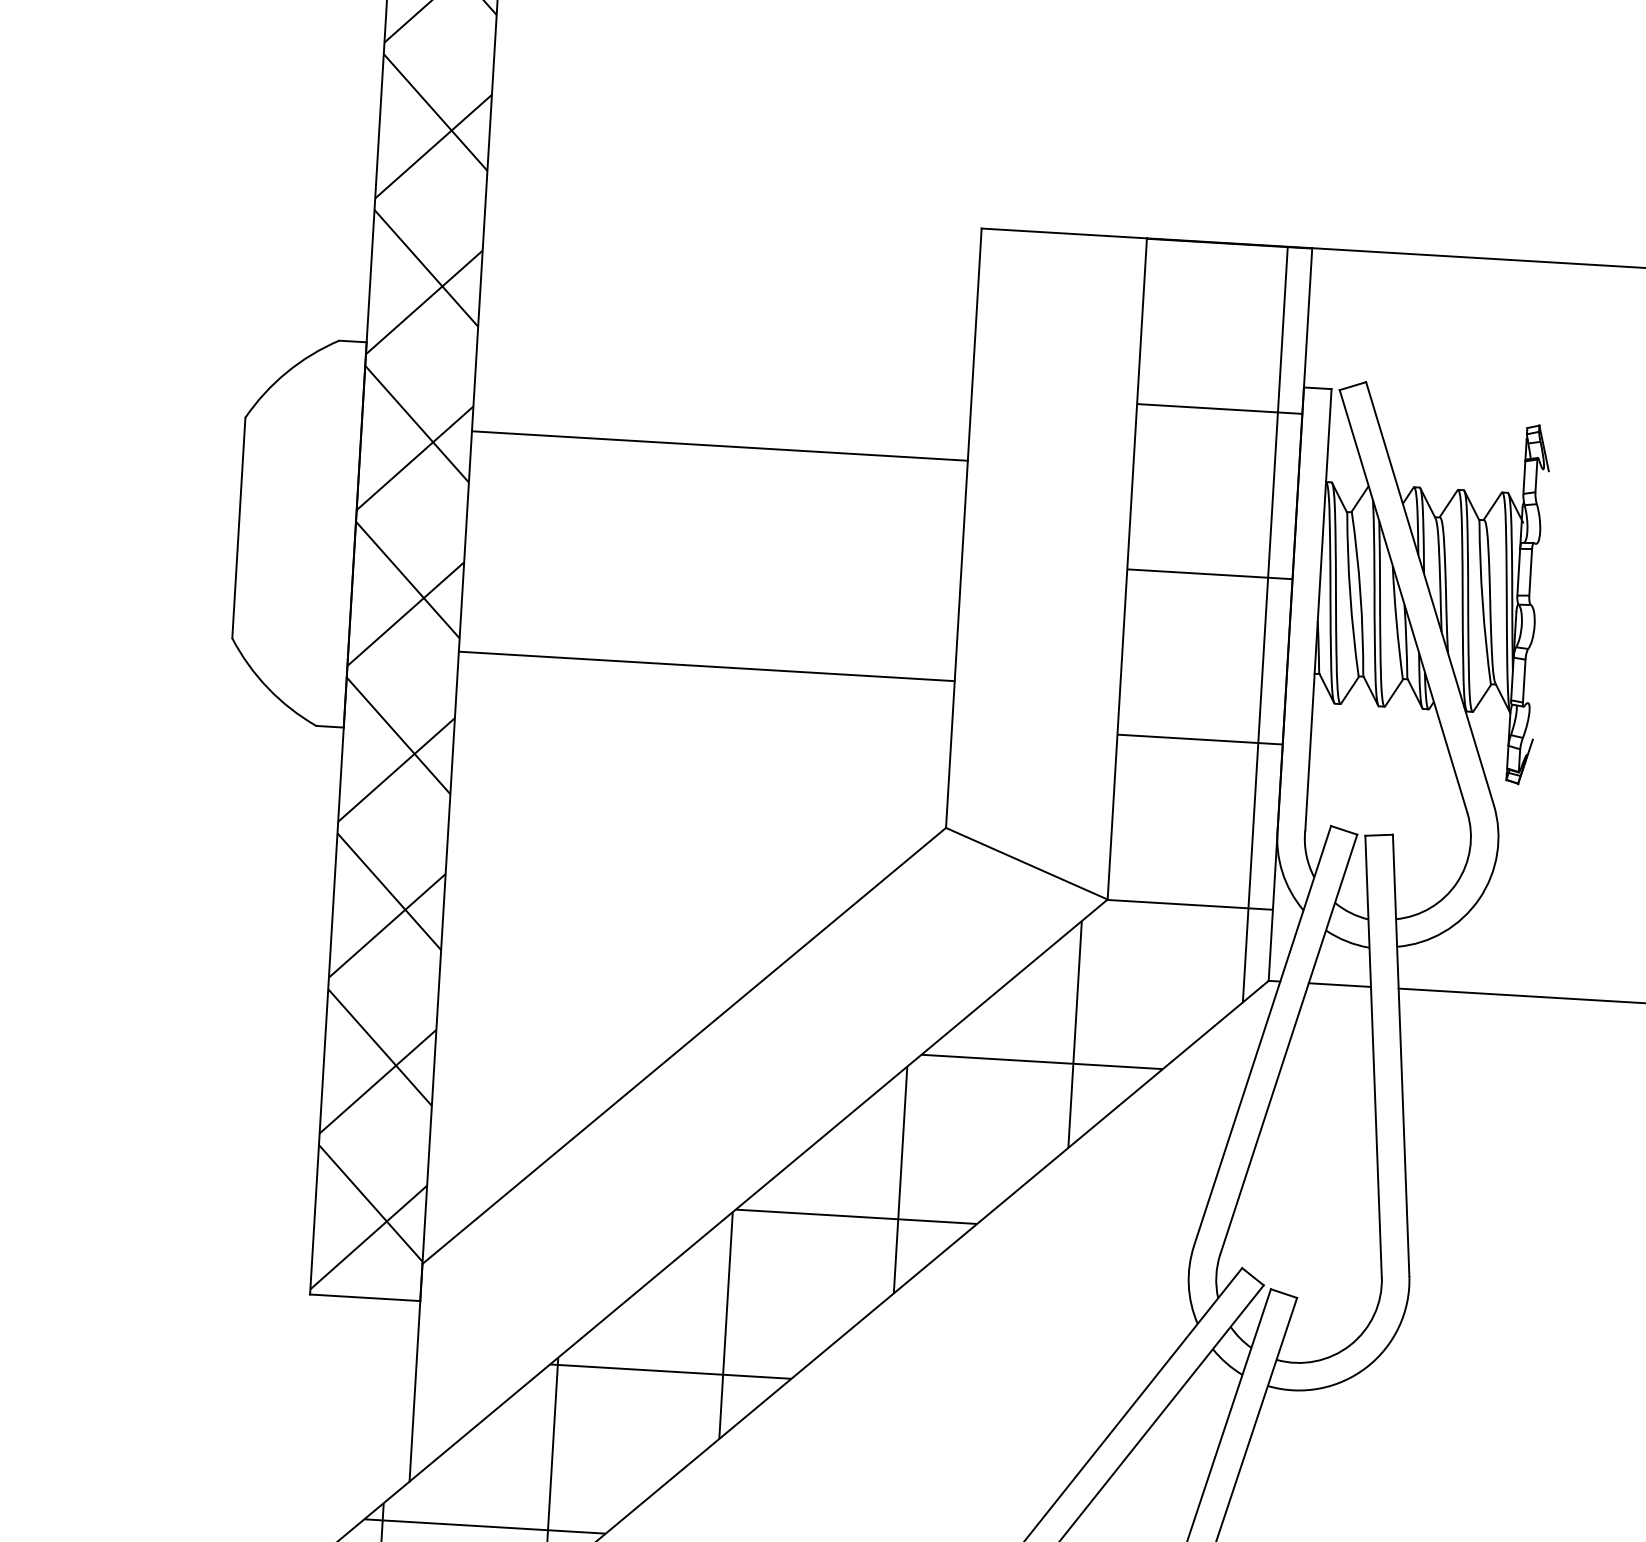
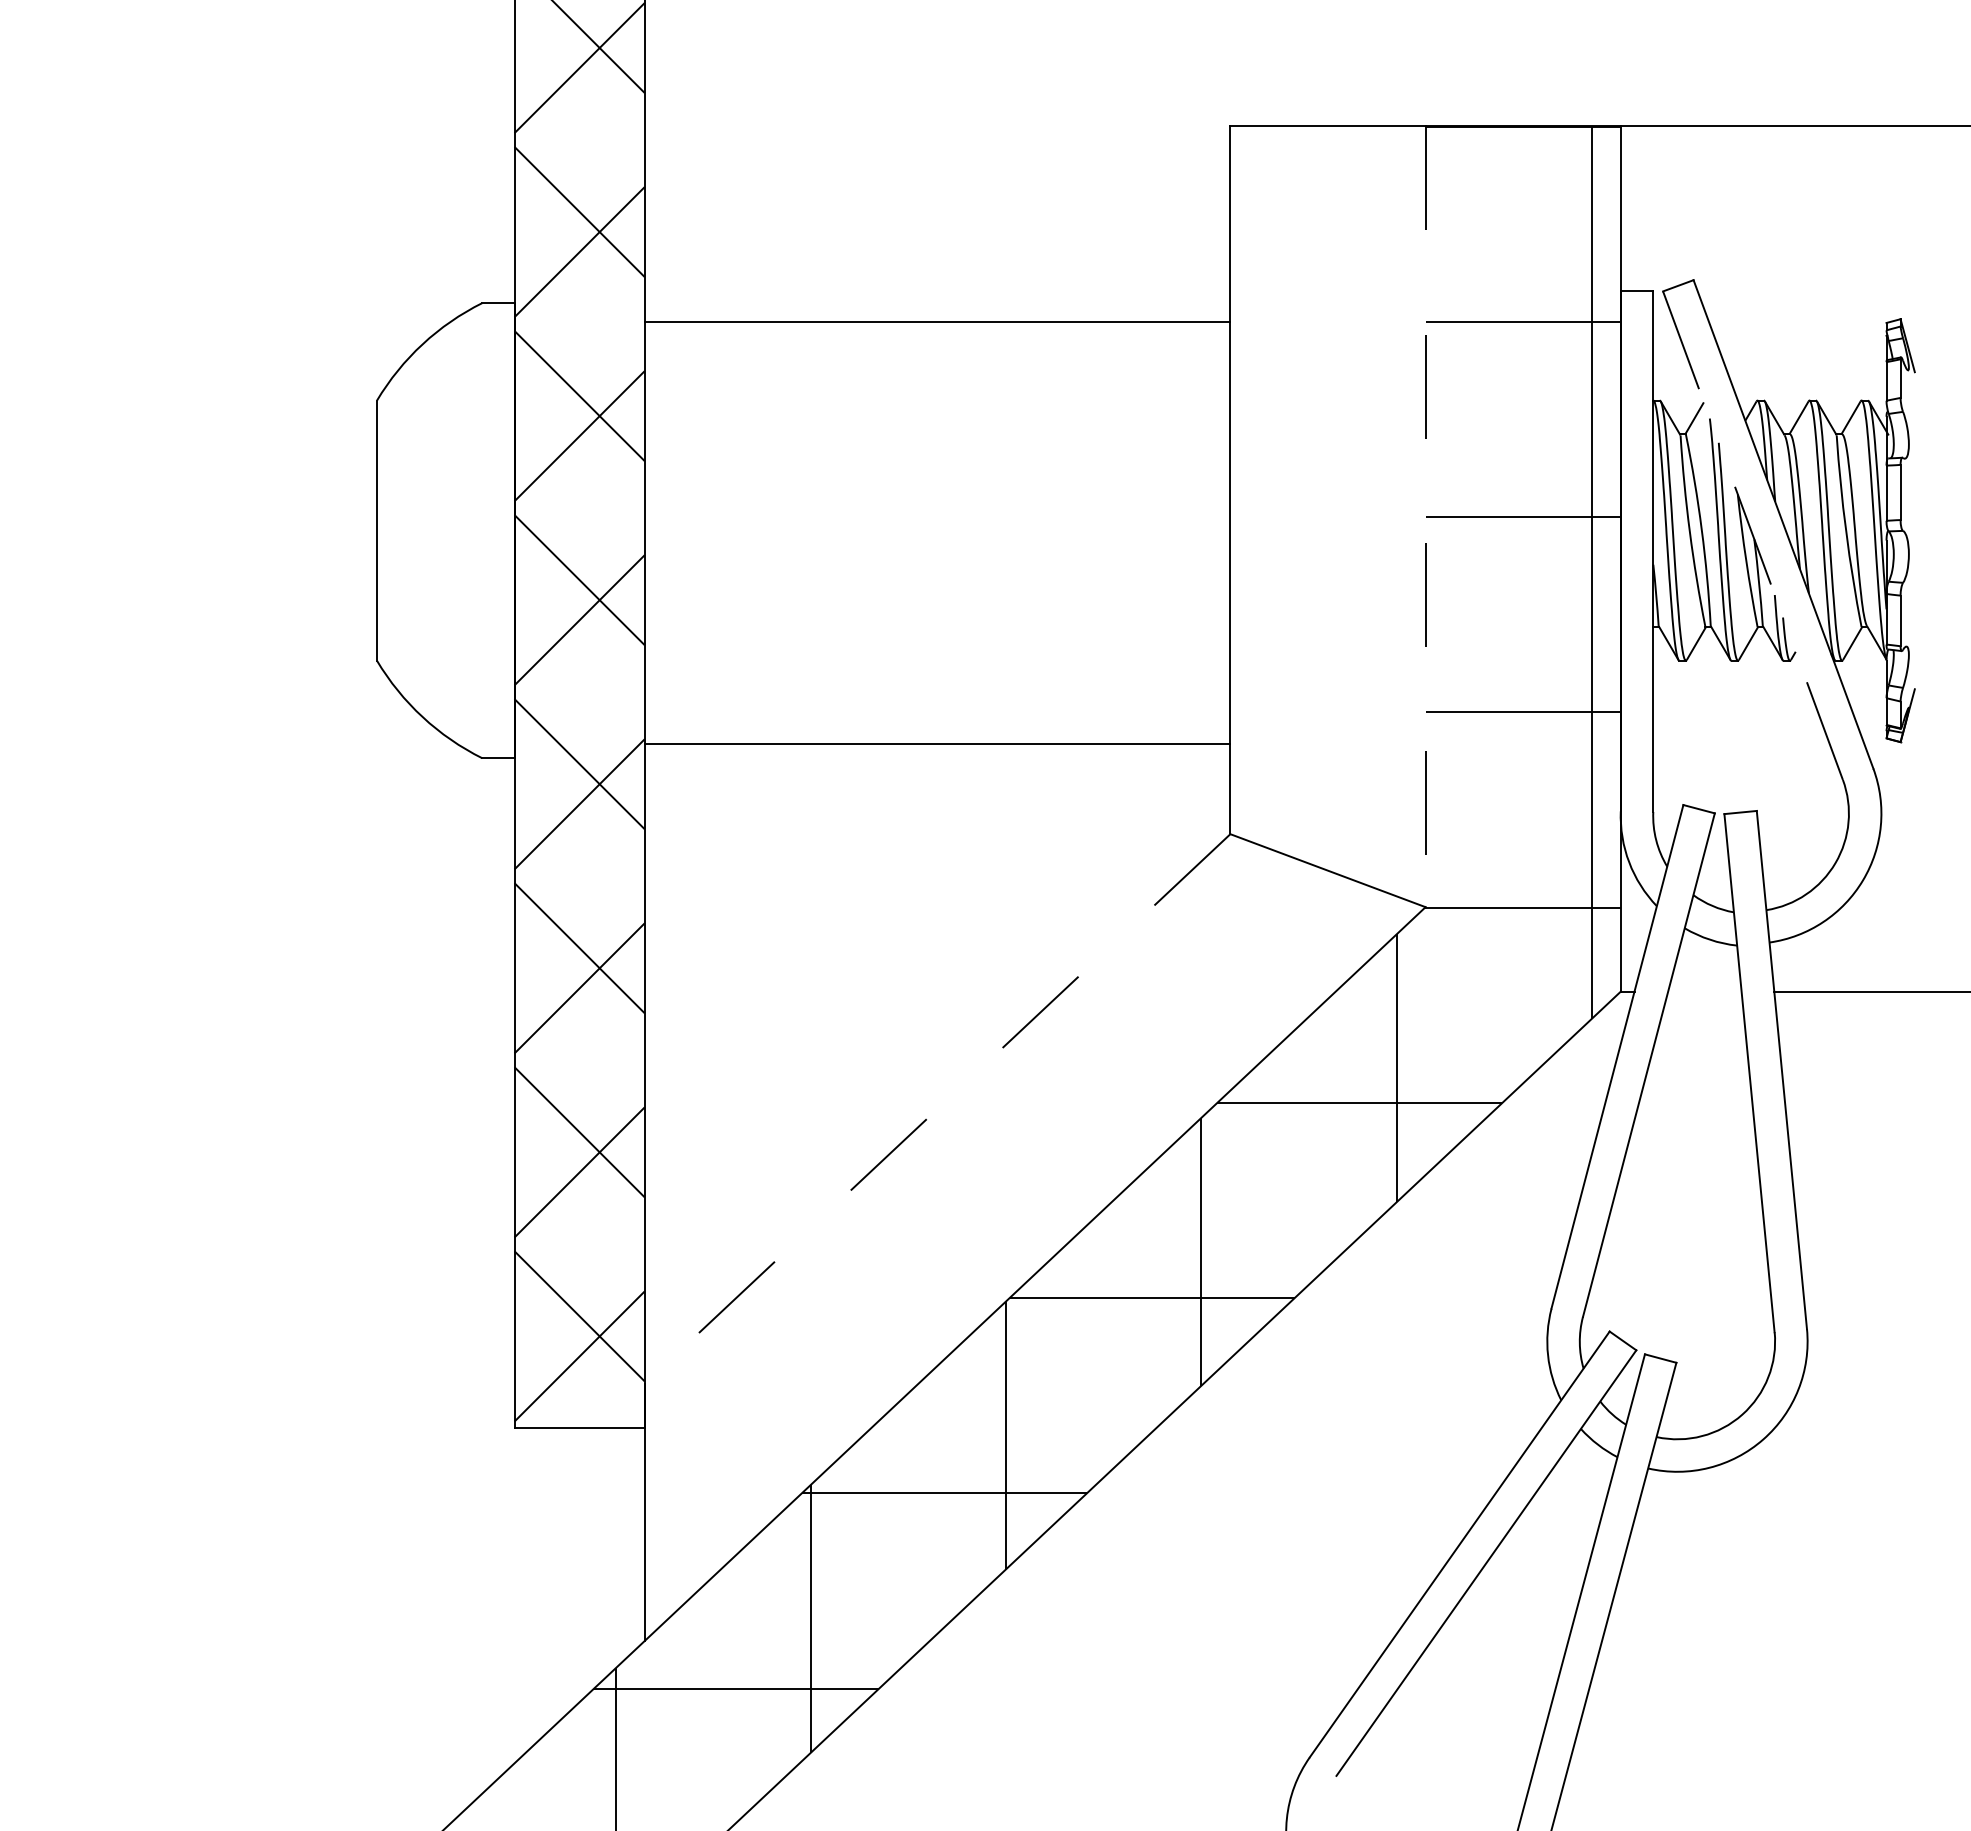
line: (719, 445) -> (937, 321), moved
line: (1127, 569) -> (1425, 517), solid -> dashed
line: (1403, 602) -> (1753, 536), solid -> dashed
line: (706, 666) -> (937, 743), moved
line: (1339, 984) -> (1704, 991), removed
line: (684, 1046) -> (937, 1109), solid -> dashed

